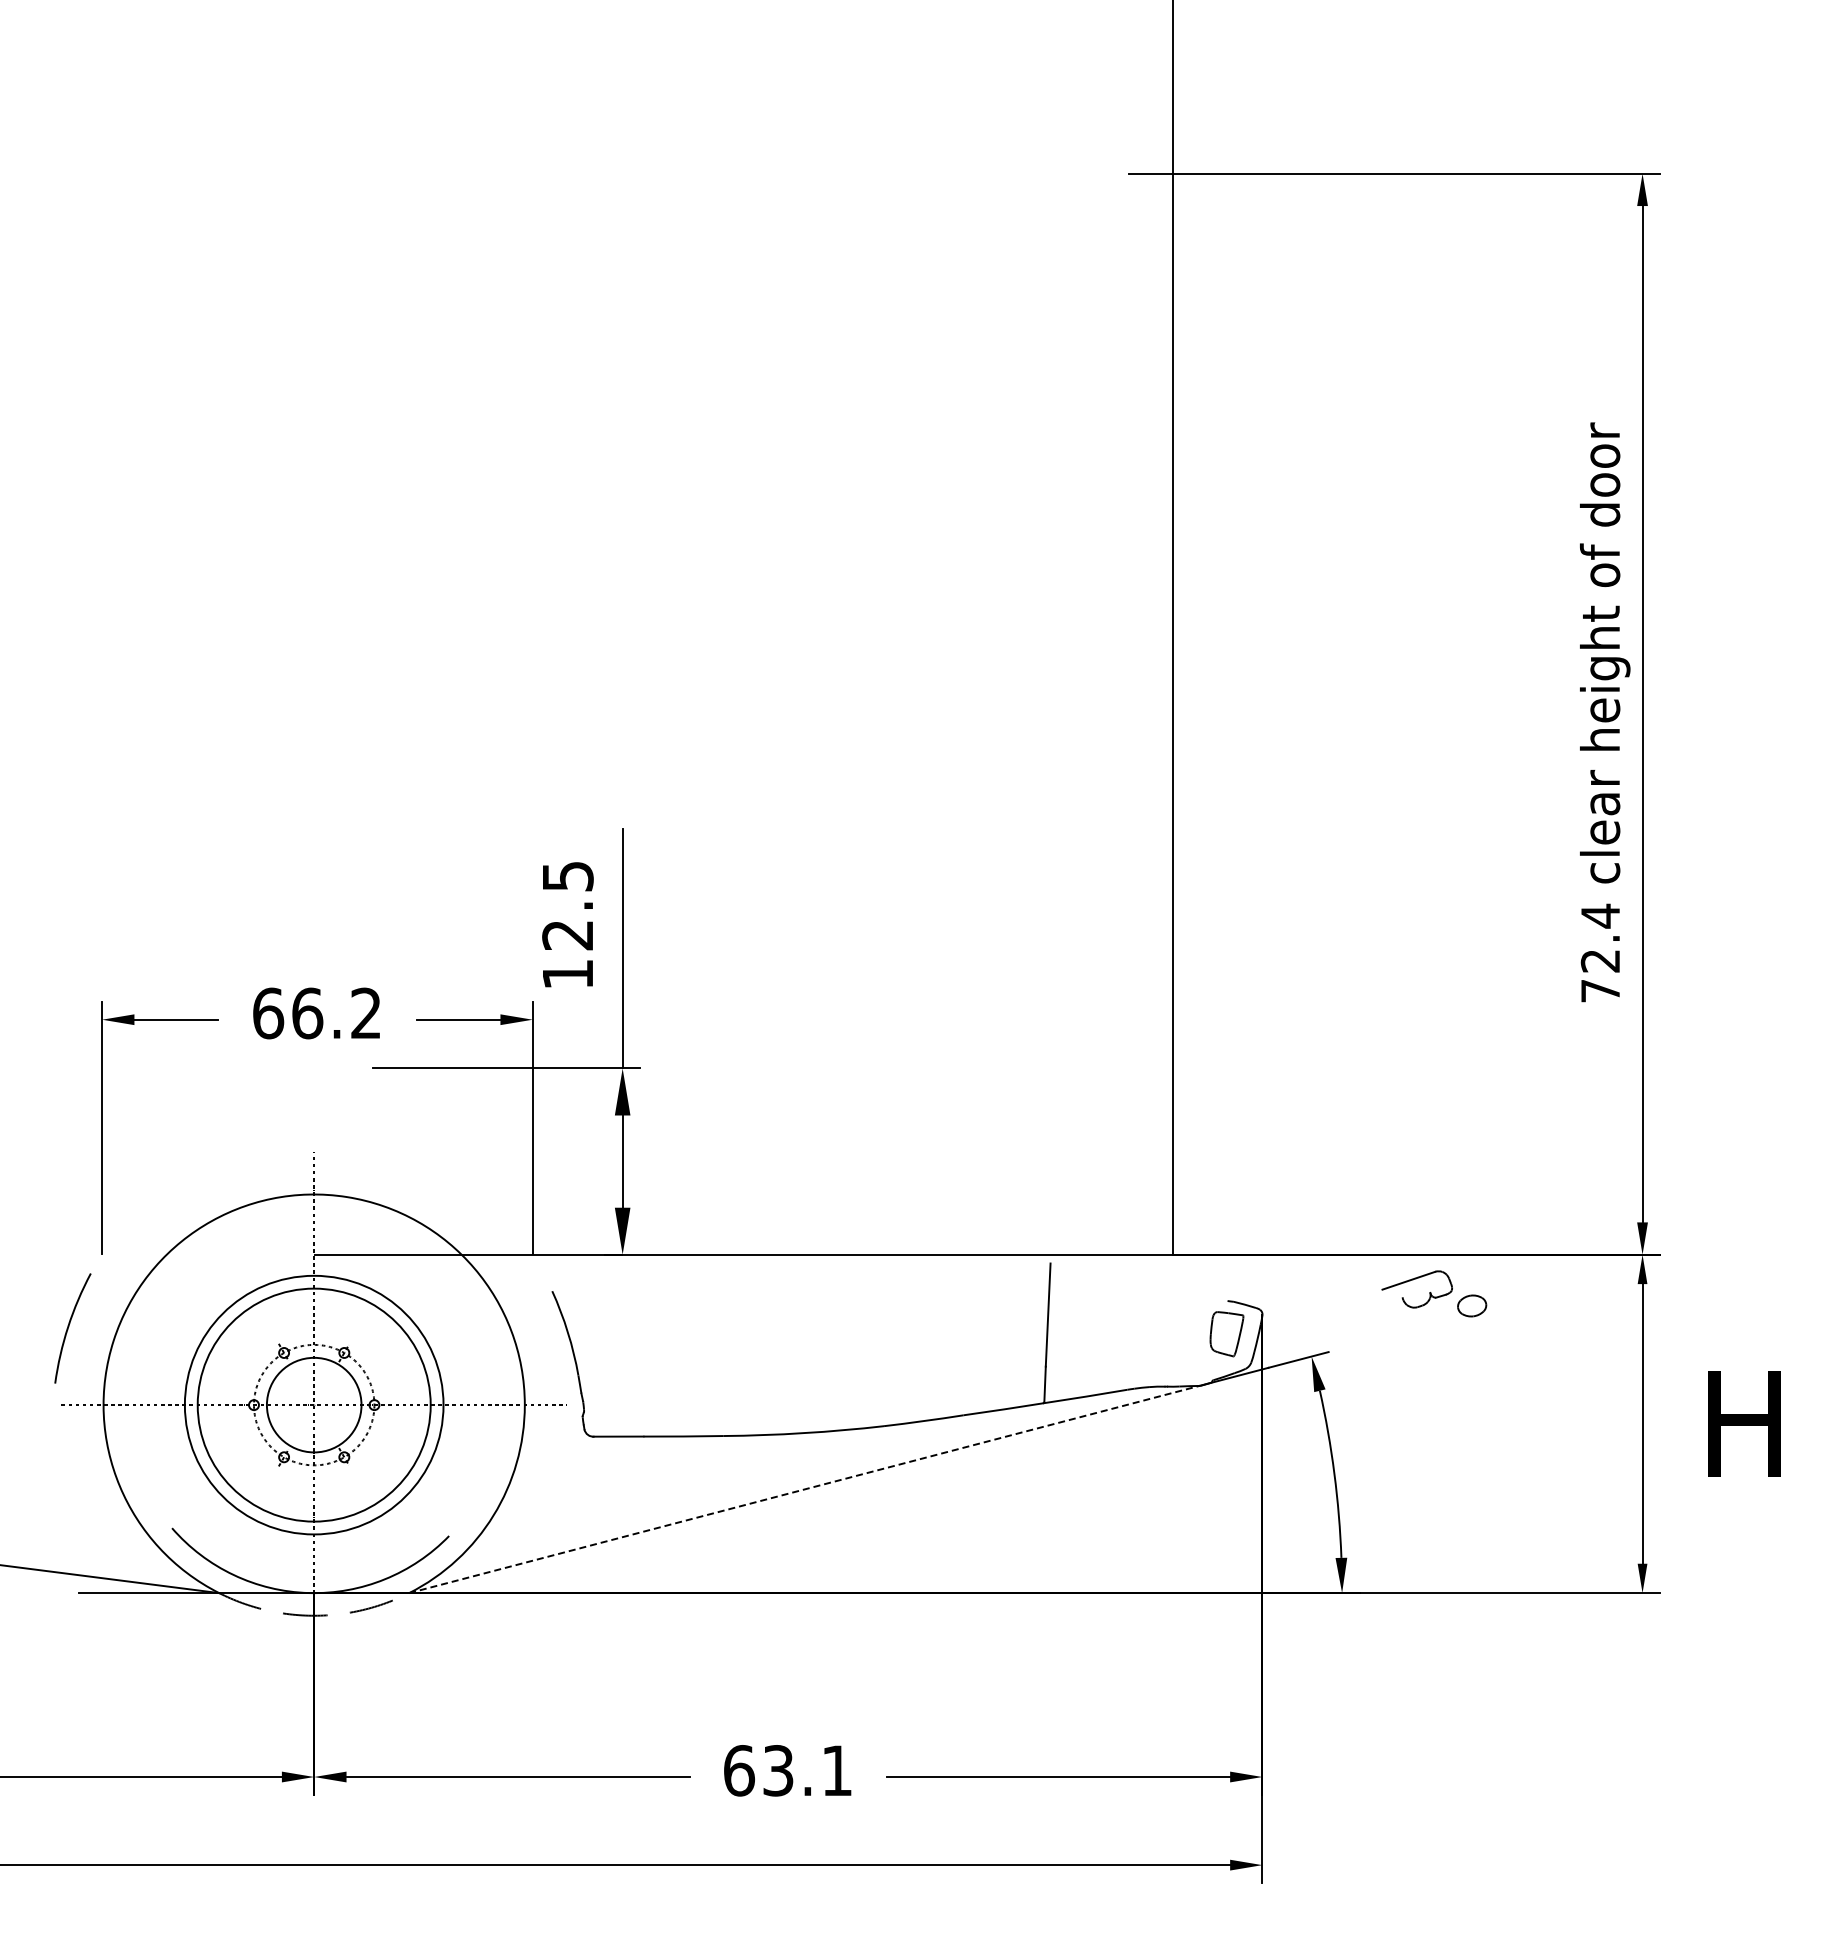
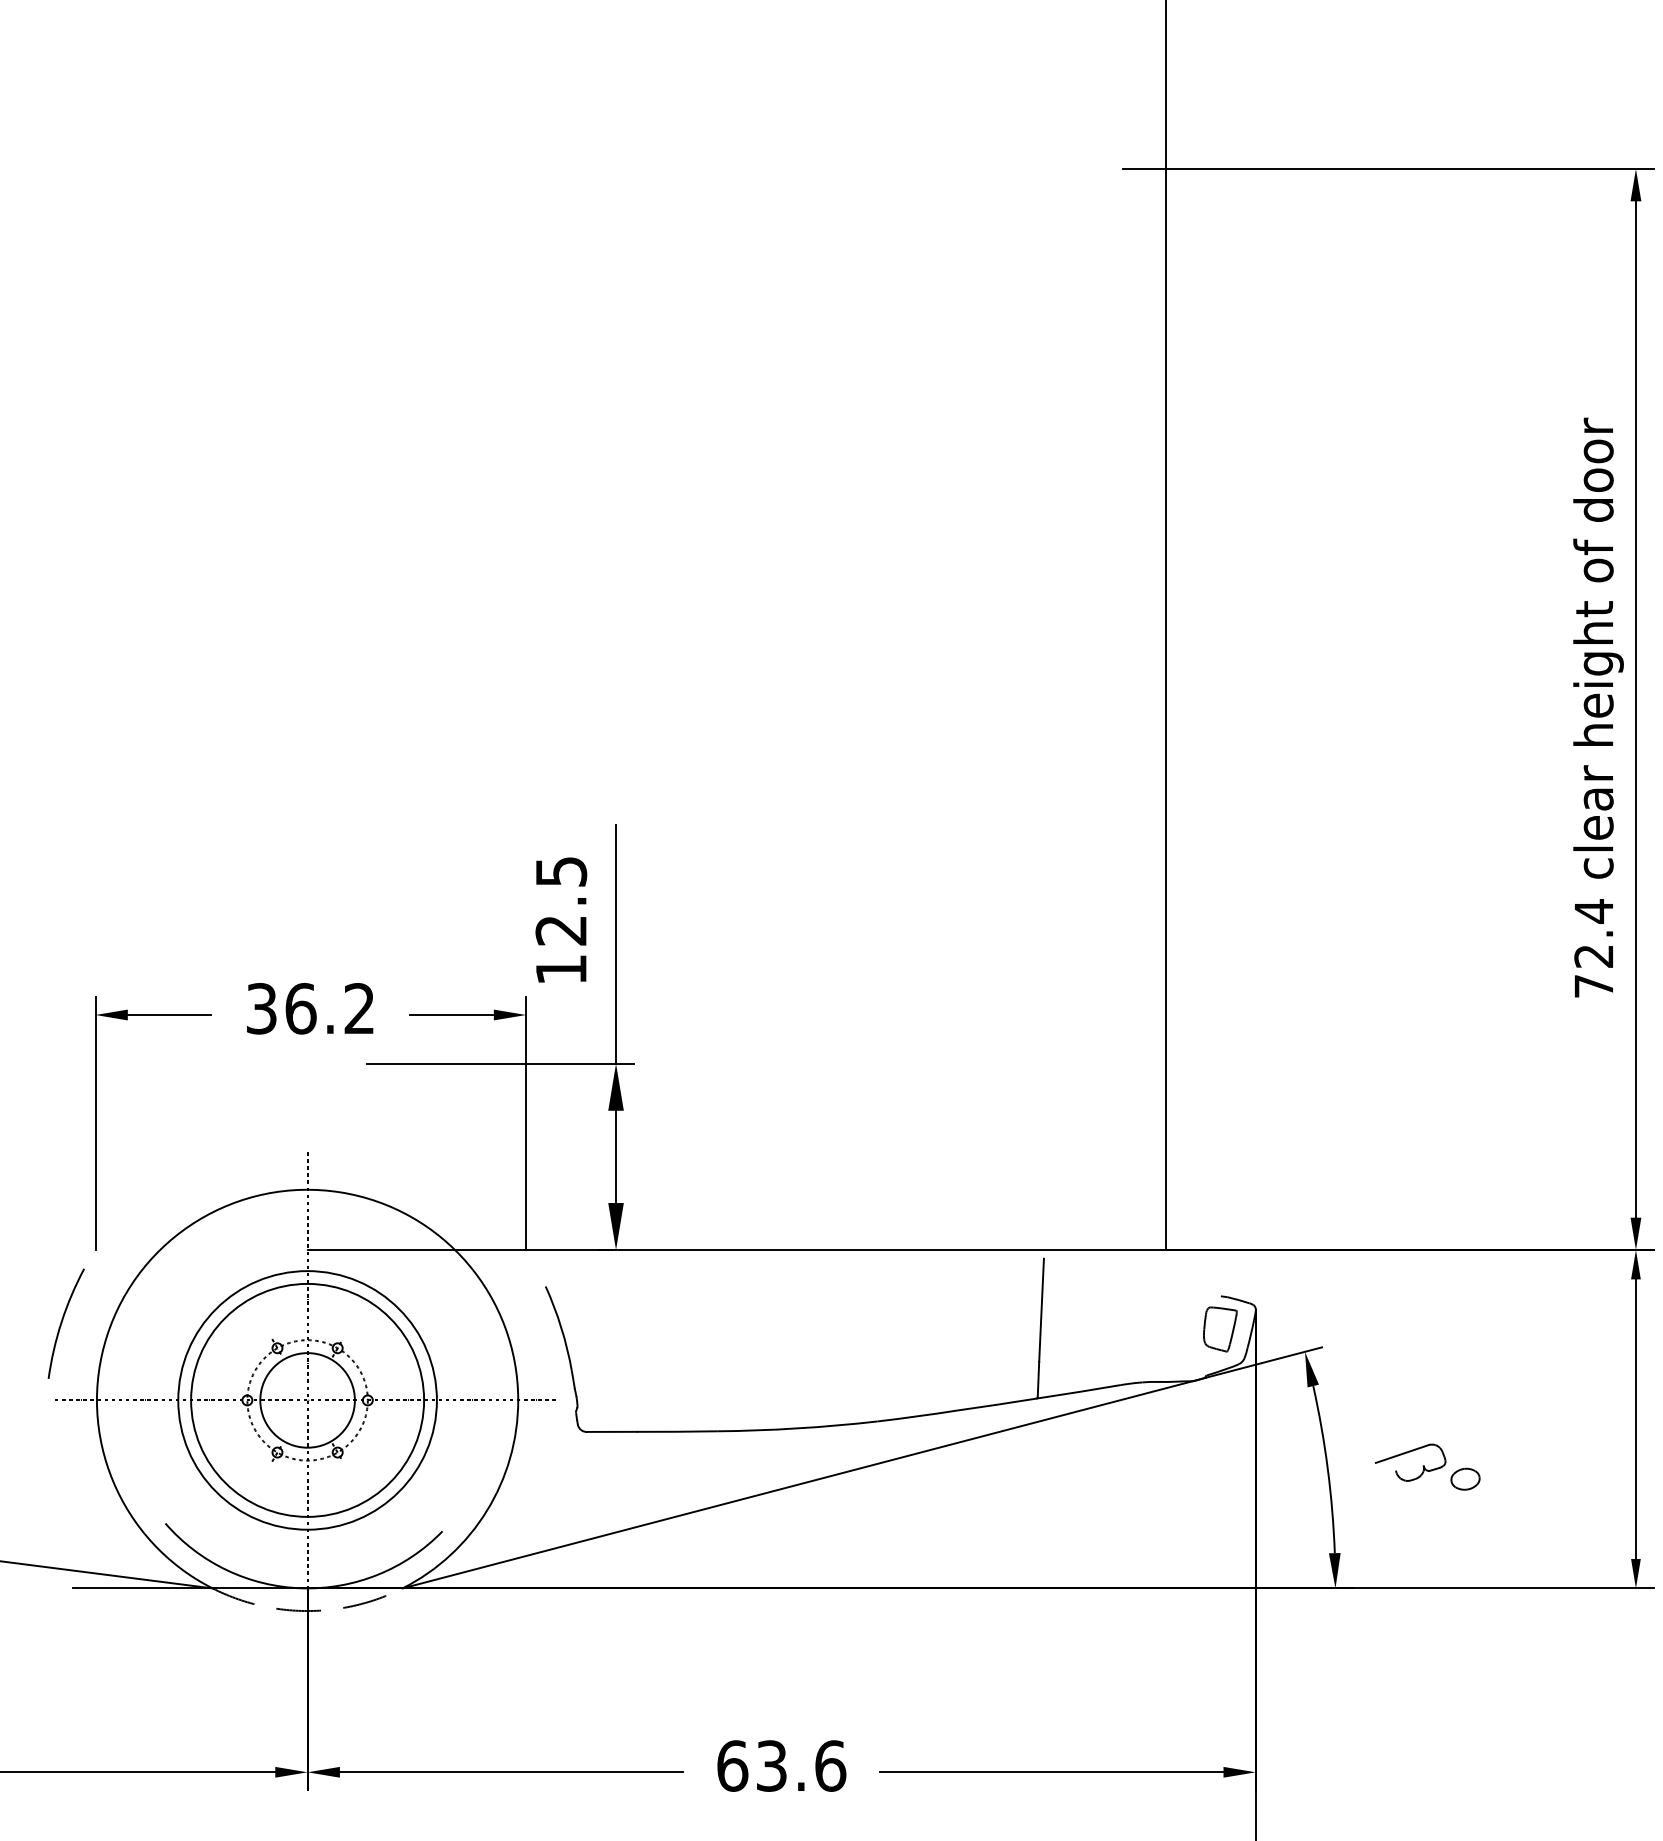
text: (268, 1013) -> (261, 1008), 66.2 -> 36.2
part: (1434, 1293) -> (1427, 1466), moved
line: (804, 1489) -> (797, 1484), dashed -> solid
text: (837, 1770) -> (830, 1765), 63.1 -> 63.6

